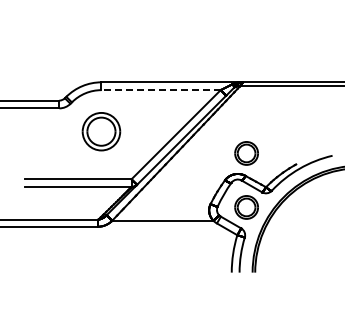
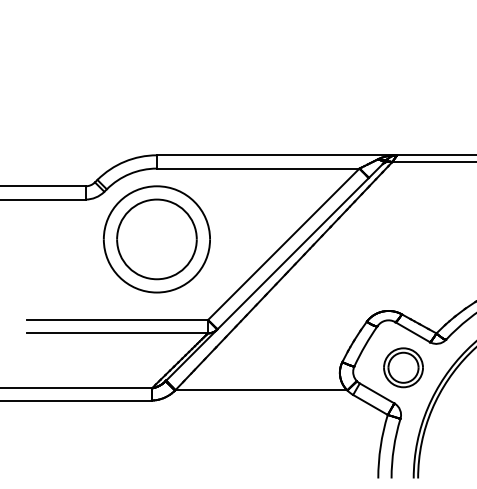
line: (161, 90) -> (258, 169), dashed -> solid
part: (101, 131) -> (157, 238), size x1.67
part: (246, 153) -> (403, 276), removed

